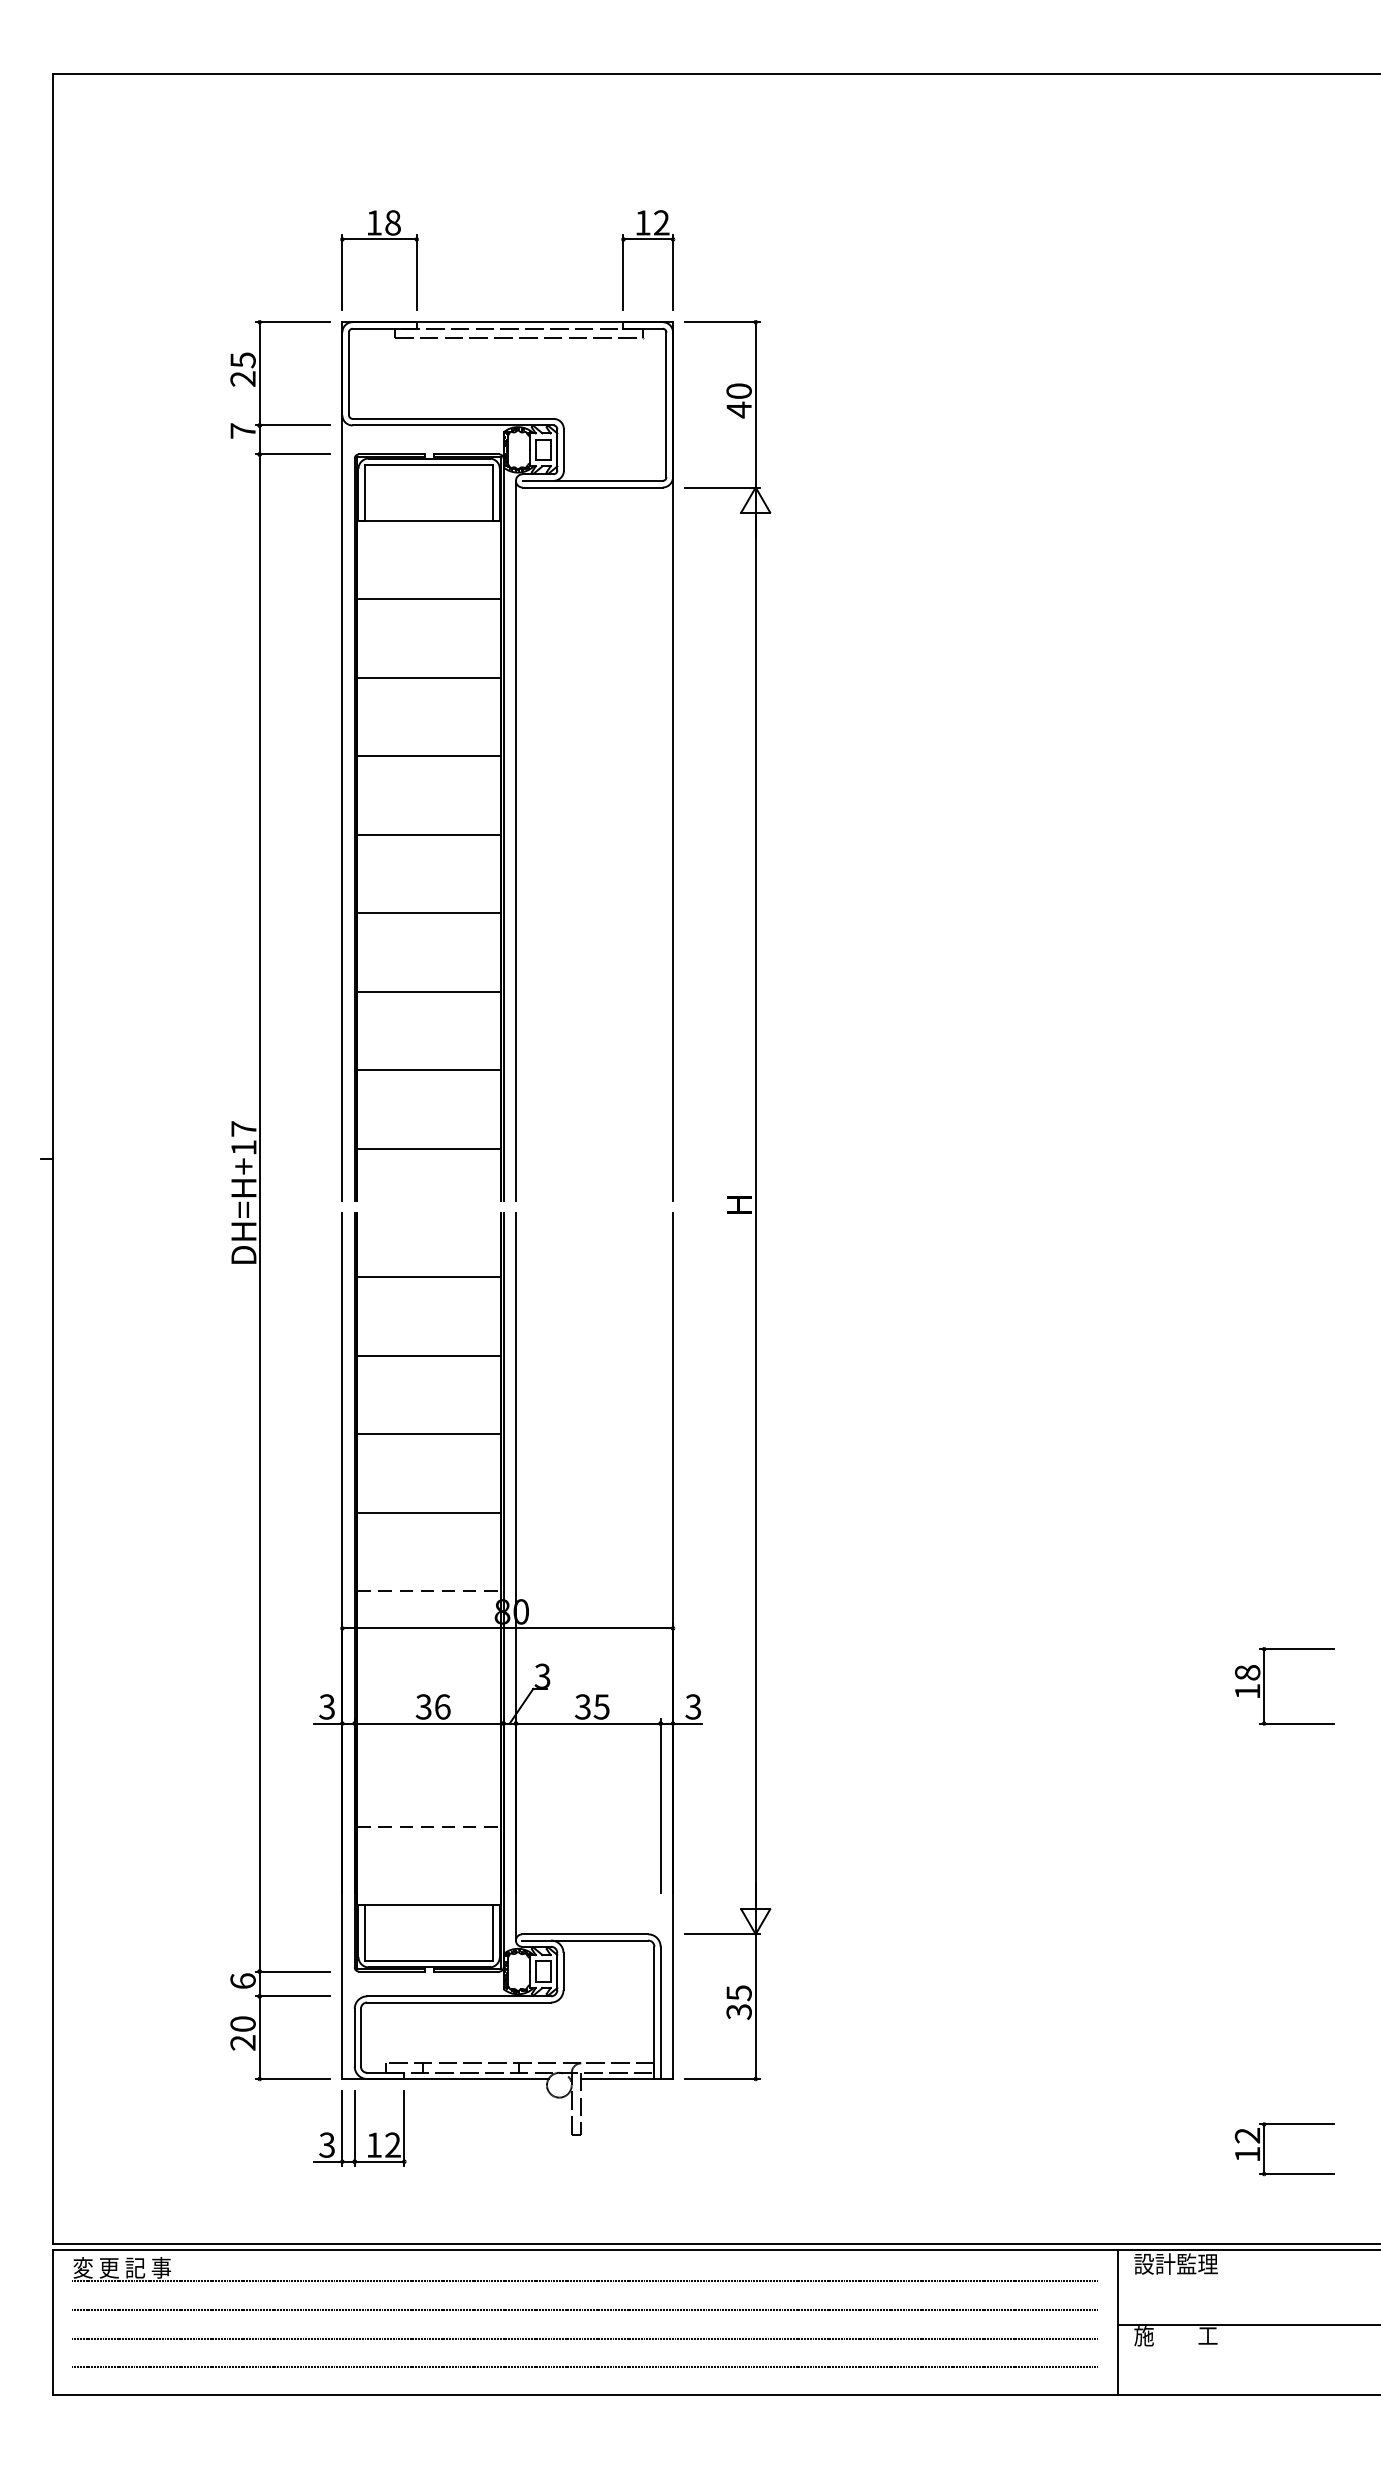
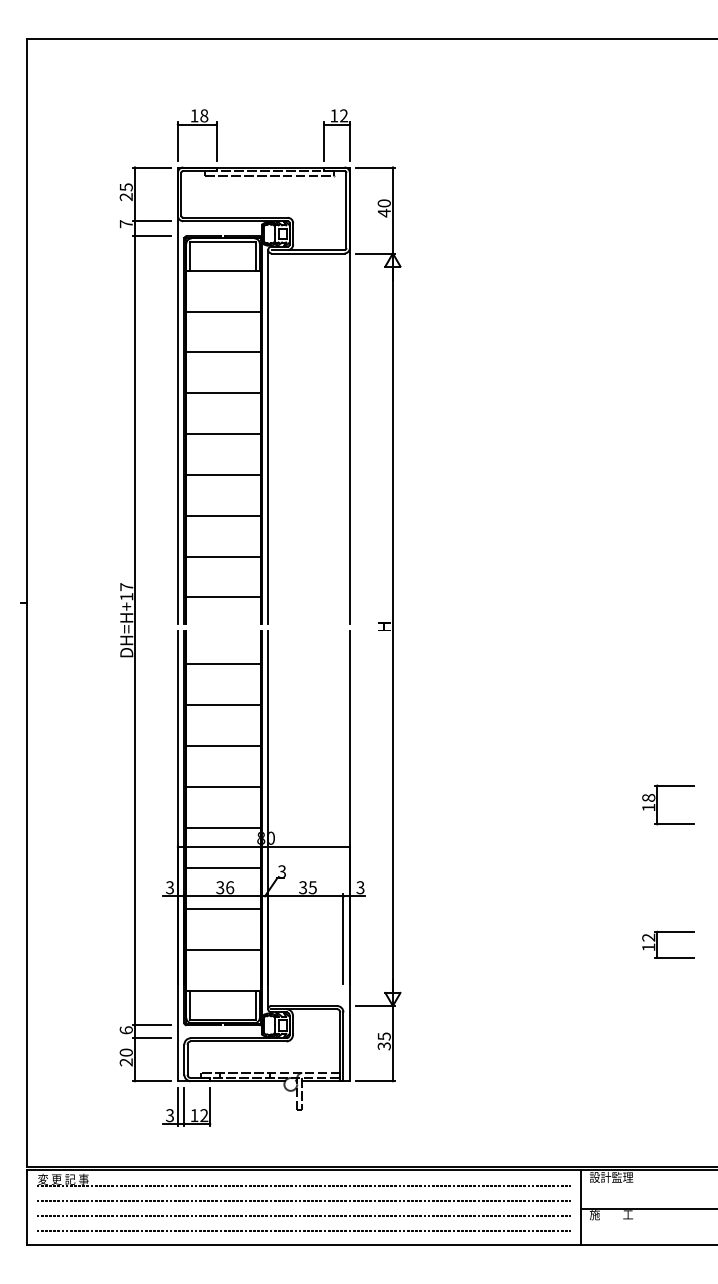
line: (429, 1591) -> (223, 827), dashed -> solid
line: (428, 1670) -> (222, 868), added
part: (1264, 1685) -> (657, 804), moved
line: (428, 1748) -> (222, 909), added
line: (429, 1827) -> (223, 950), dashed -> solid
part: (1264, 2148) -> (657, 944), moved

